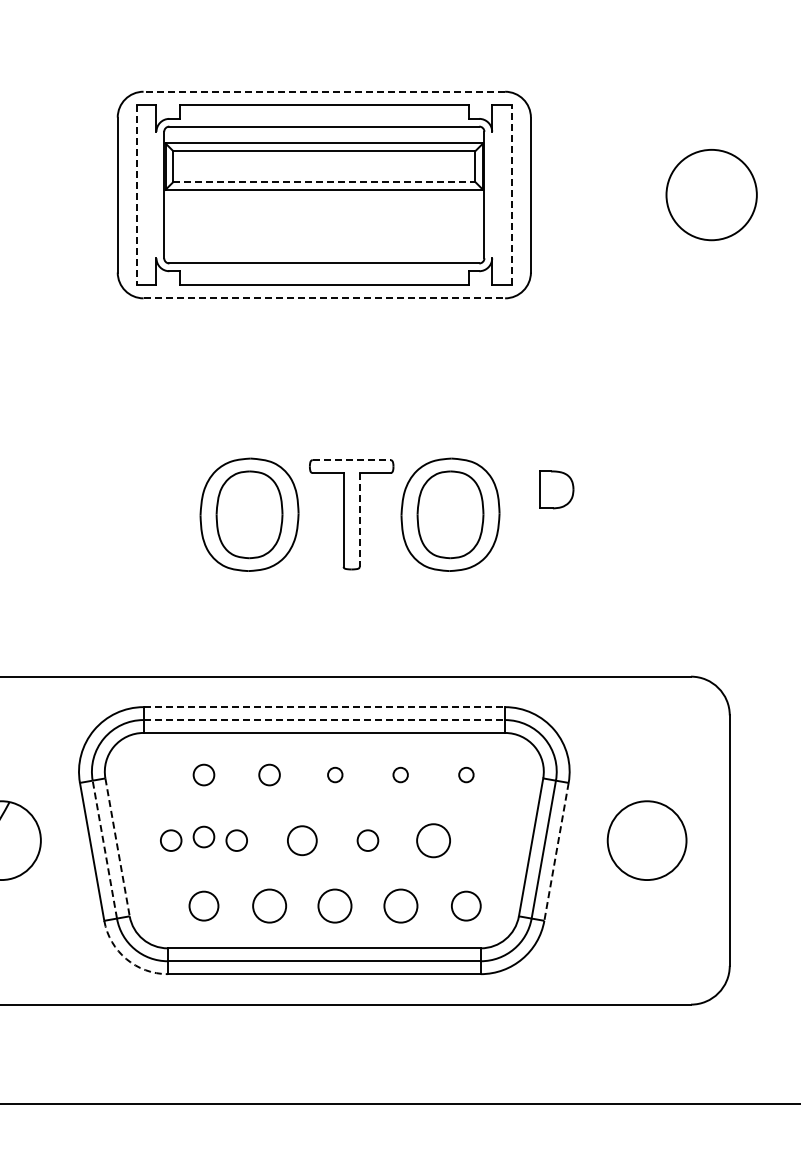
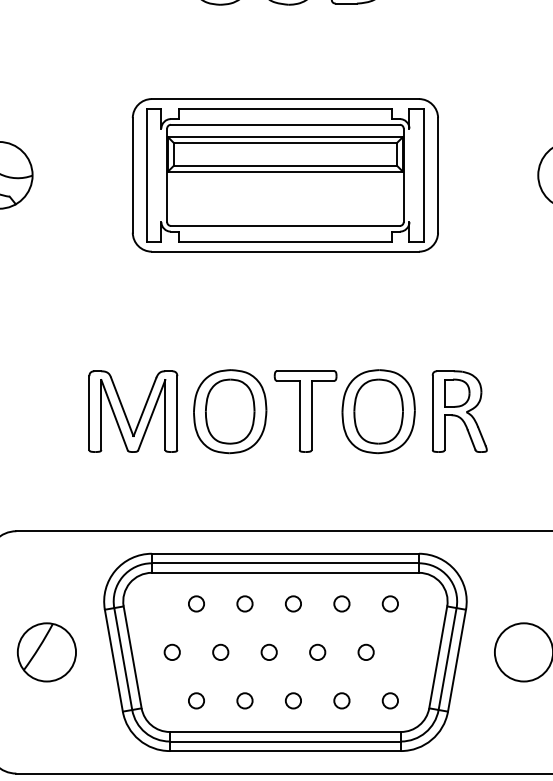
line: (324, 91) -> (285, 98), dashed -> solid
line: (324, 182) -> (285, 166), dashed -> solid
line: (511, 194) -> (423, 174), dashed -> solid
line: (137, 195) -> (147, 175), dashed -> solid
line: (324, 298) -> (285, 251), dashed -> solid
line: (351, 460) -> (305, 371), dashed -> solid
part: (559, 514) -> (459, 411), added
part: (108, 518) -> (125, 414), added
line: (359, 519) -> (311, 415), dashed -> solid
line: (324, 707) -> (285, 554), dashed -> solid
line: (324, 720) -> (285, 563), dashed -> solid
circle: (335, 774) -> (293, 603), size x1.43
circle: (400, 774) -> (341, 603), size x1.43
circle: (466, 774) -> (390, 603), size x1.43
circle: (203, 836) -> (196, 649), removed
circle: (302, 840) -> (269, 652), size x0.71
circle: (433, 840) -> (366, 652), size x0.62
line: (117, 847) -> (132, 657), dashed -> solid
line: (104, 849) -> (123, 658), dashed -> solid
line: (556, 852) -> (456, 661), dashed -> solid
circle: (203, 906) -> (196, 701), size x0.71
circle: (269, 906) -> (244, 701), size x0.62
circle: (335, 906) -> (293, 701), size x0.62
circle: (400, 906) -> (341, 701), size x0.62
circle: (466, 906) -> (390, 701), size x0.71
arc: (126, 959) -> (139, 740), dashed -> solid

